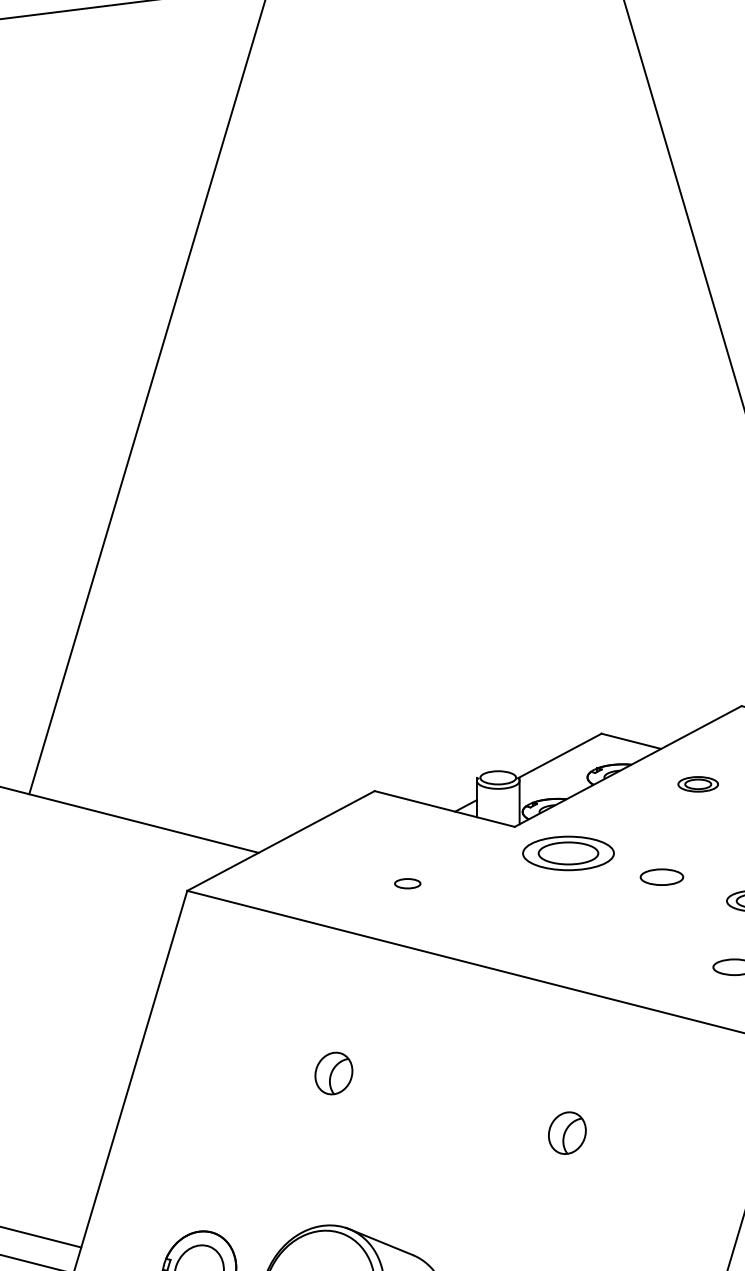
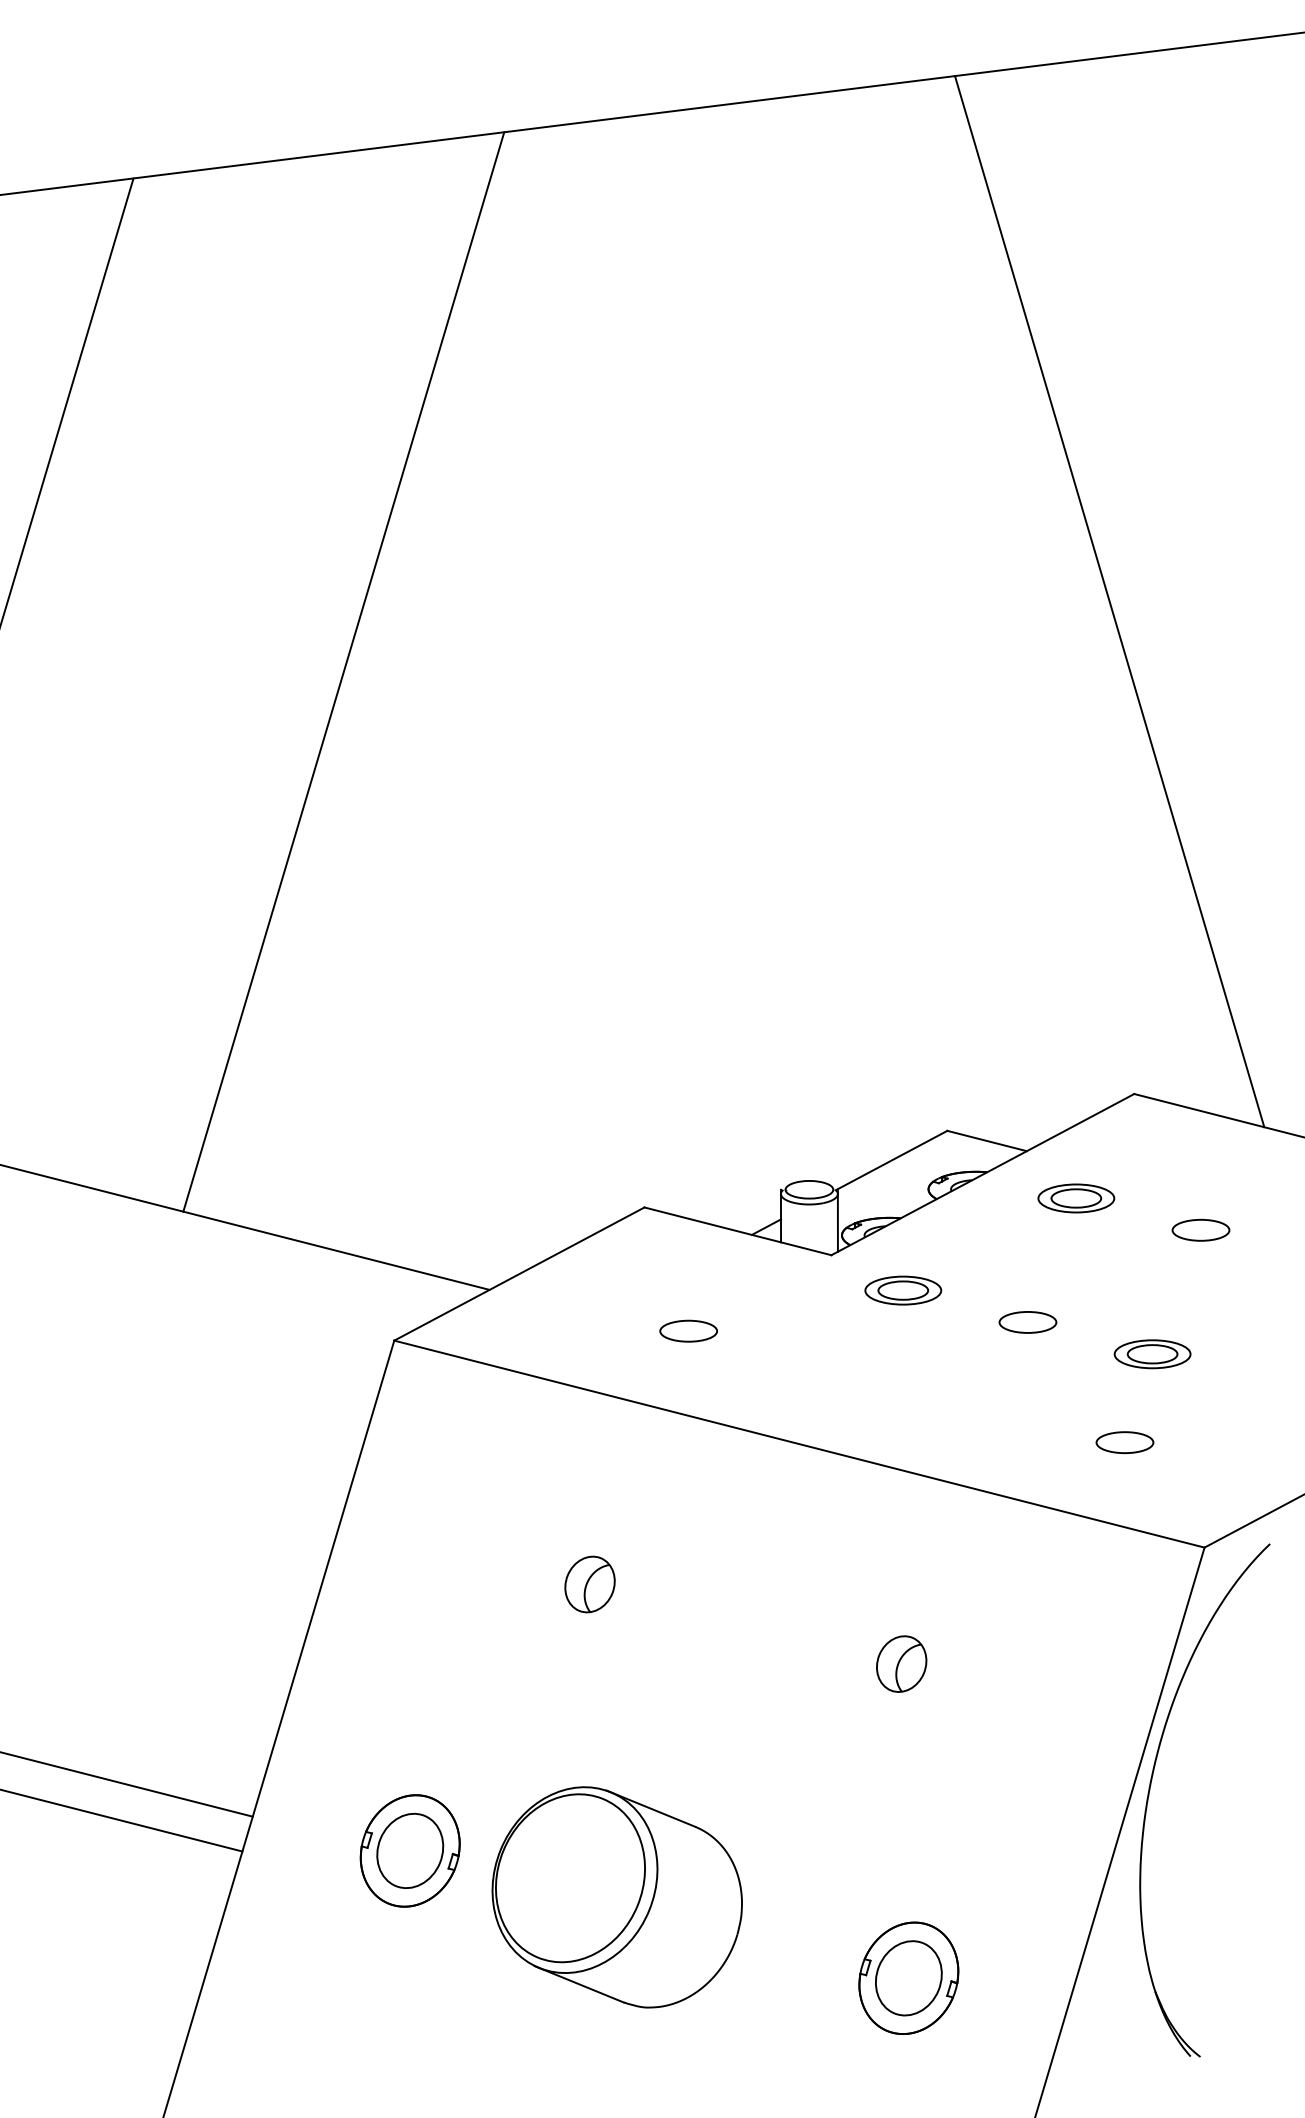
part: (698, 784) -> (1076, 1198), size x1.43
part: (568, 853) -> (903, 1290), size x0.62
part: (407, 883) -> (688, 1330), size x1.67

